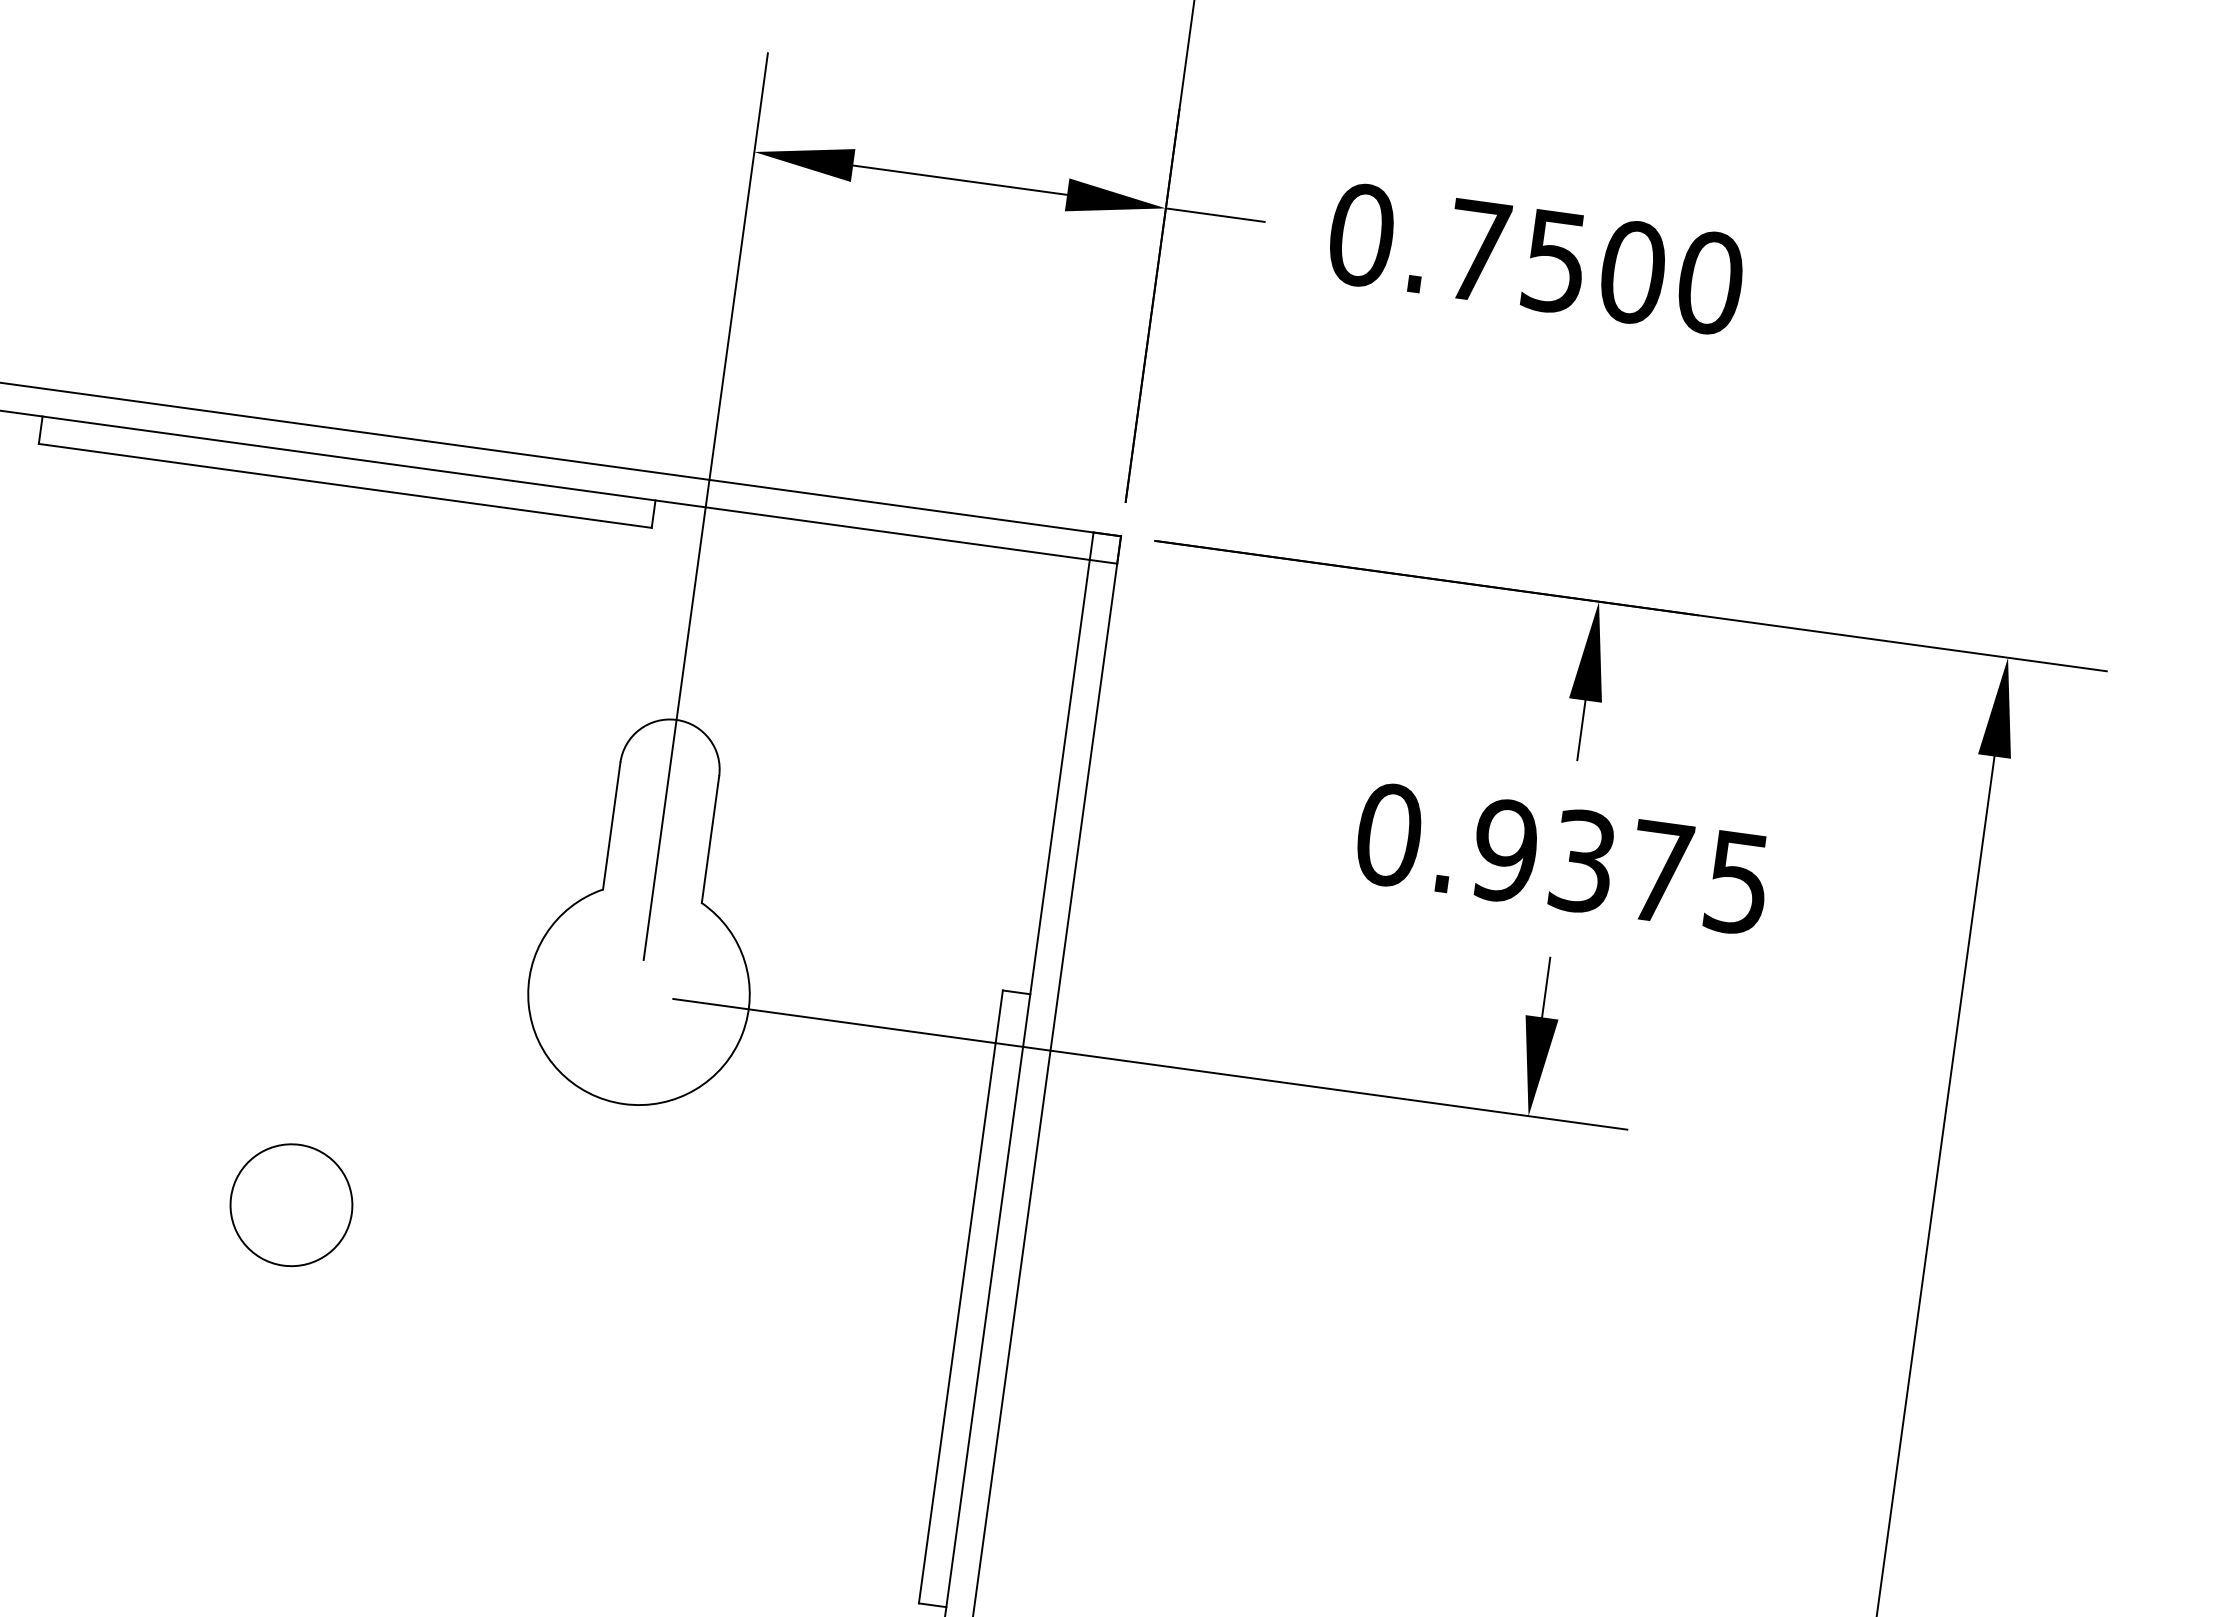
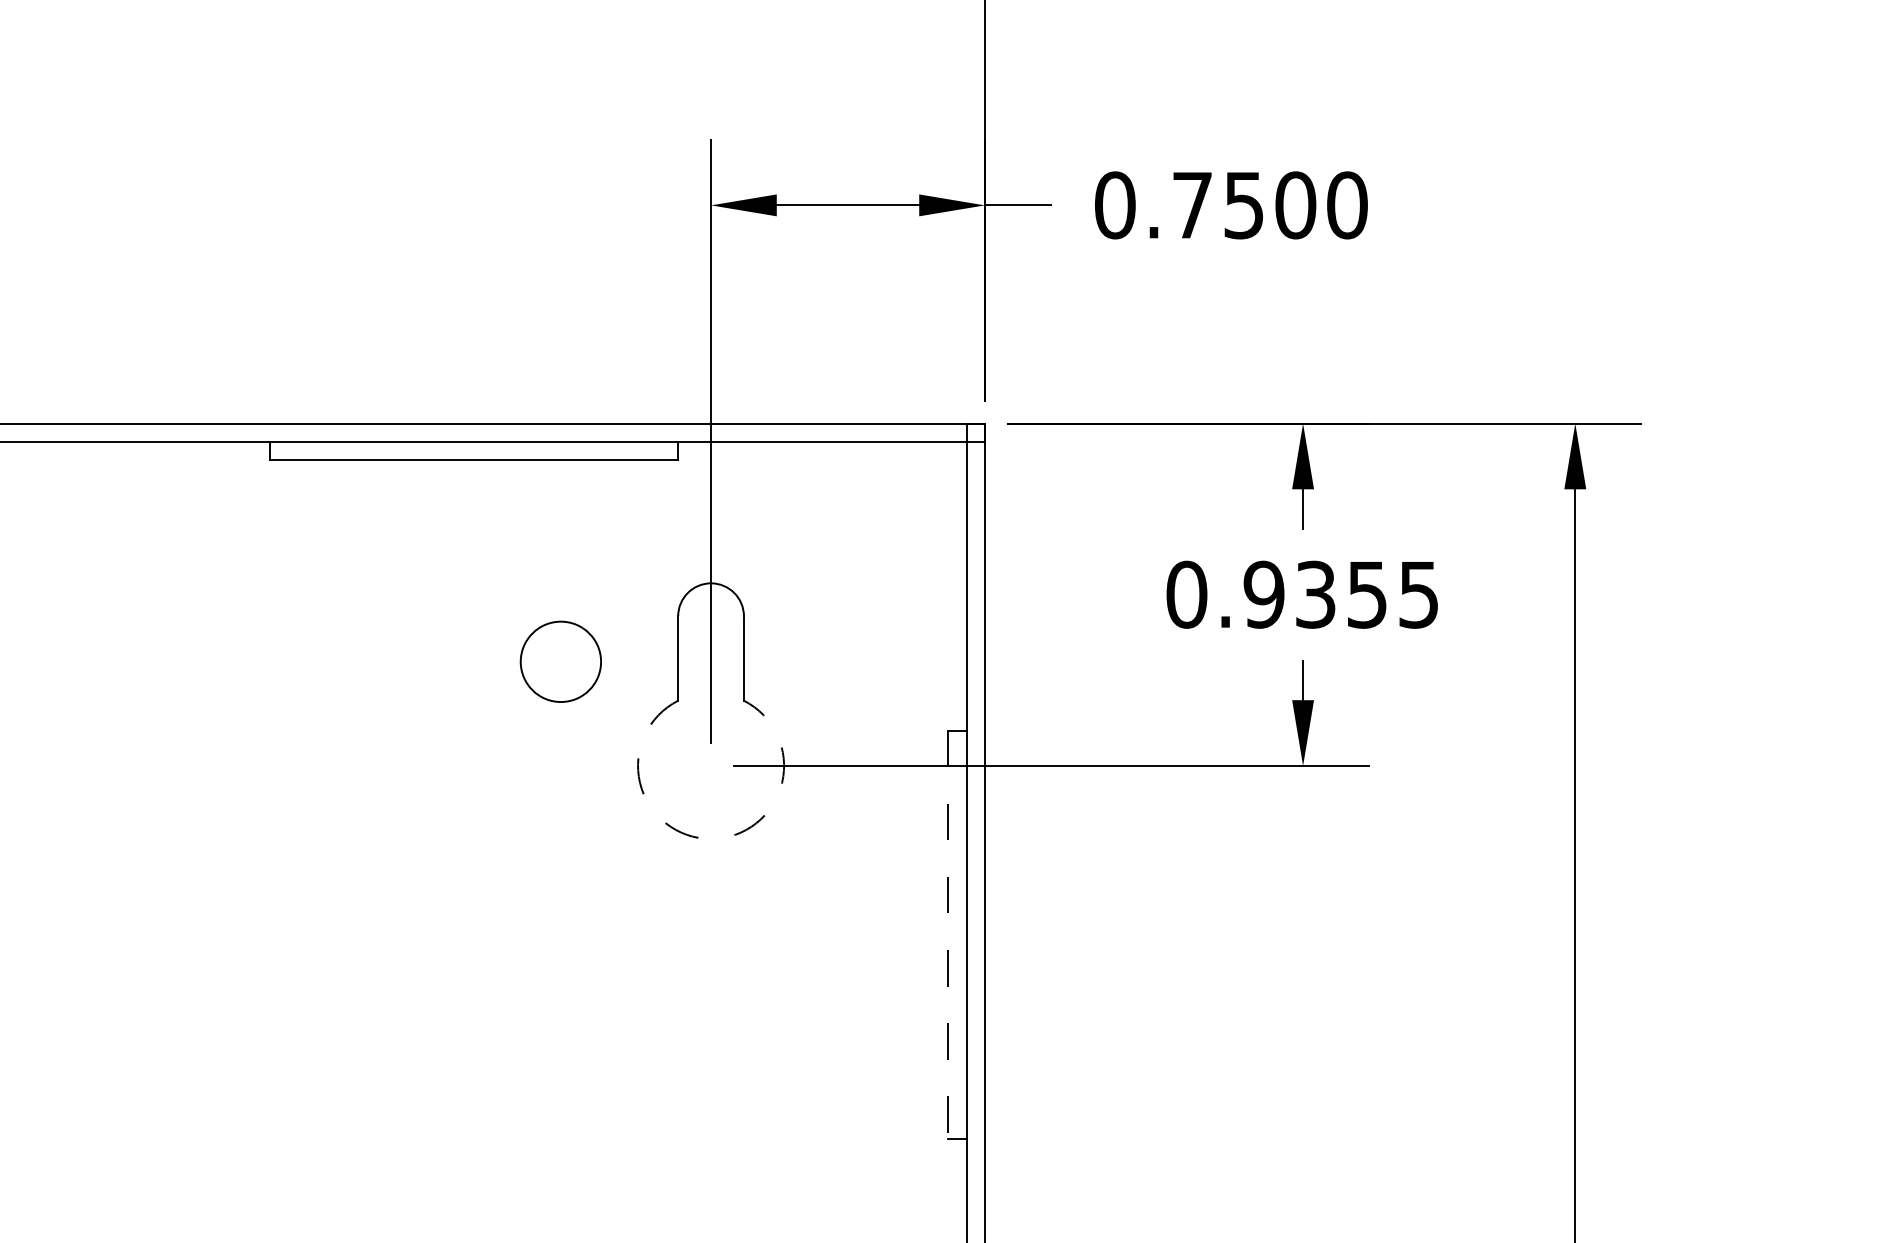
text: (1660, 873) -> (1367, 595), 0.9375 -> 0.9355
arc: (624, 1103) -> (711, 838), solid -> dashed
circle: (290, 1204) -> (560, 661), moved
line: (961, 1296) -> (948, 934), solid -> dashed

